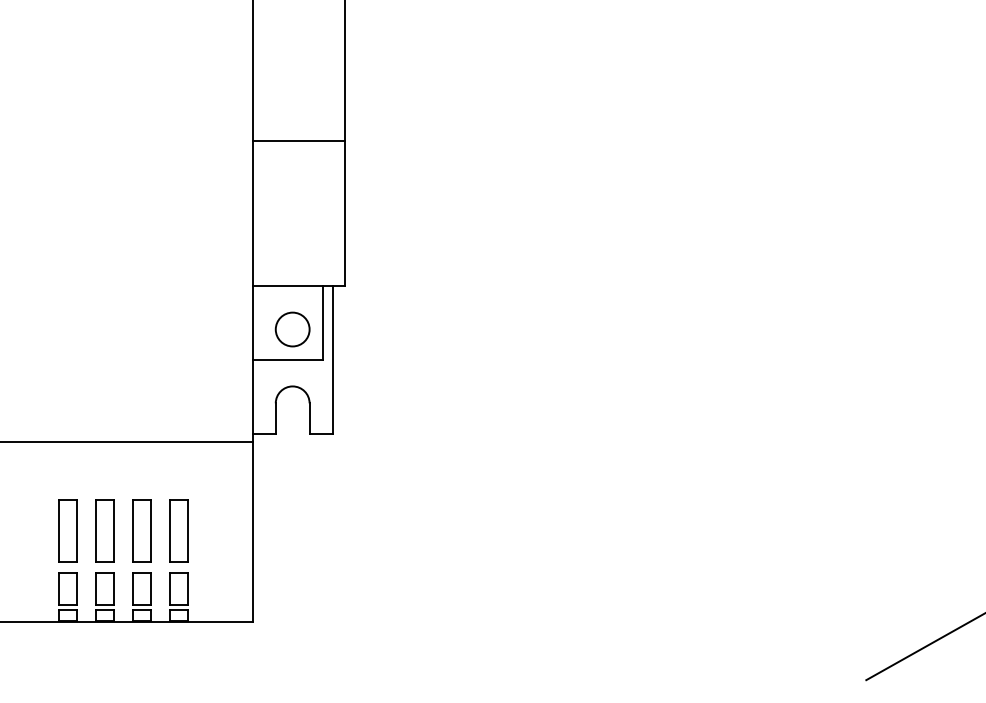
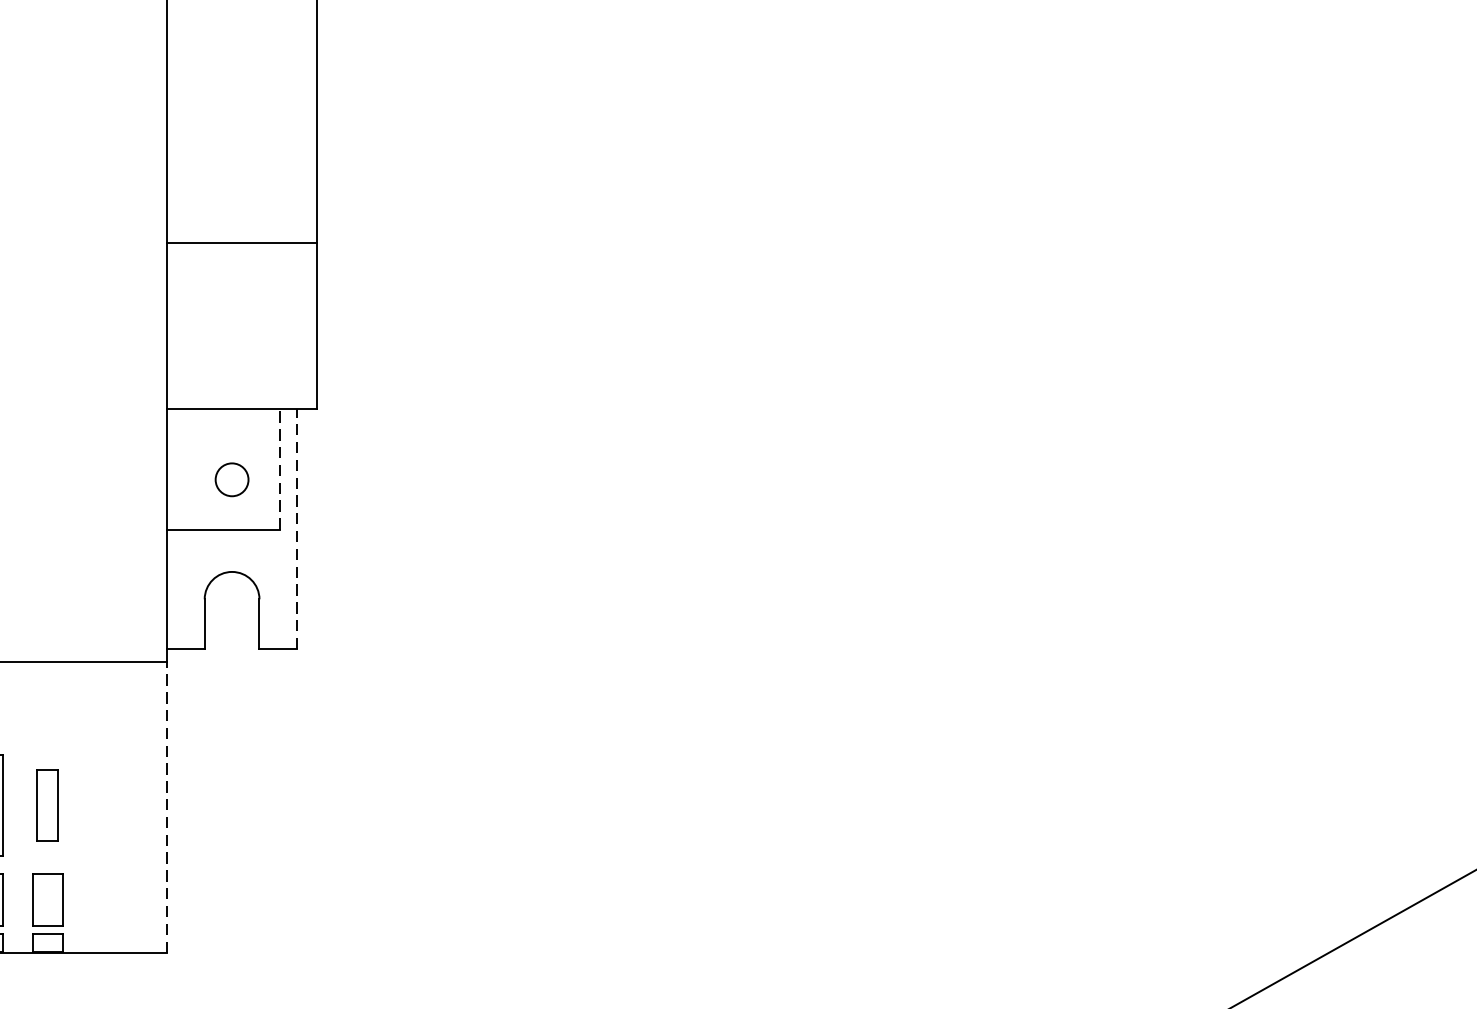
line: (298, 141) -> (241, 243), moved
line: (322, 322) -> (280, 468), solid -> dashed
circle: (292, 329) -> (231, 479), size x0.6
line: (332, 359) -> (296, 528), solid -> dashed
part: (178, 530) -> (47, 805), size x0.7
line: (252, 531) -> (167, 806), solid -> dashed

